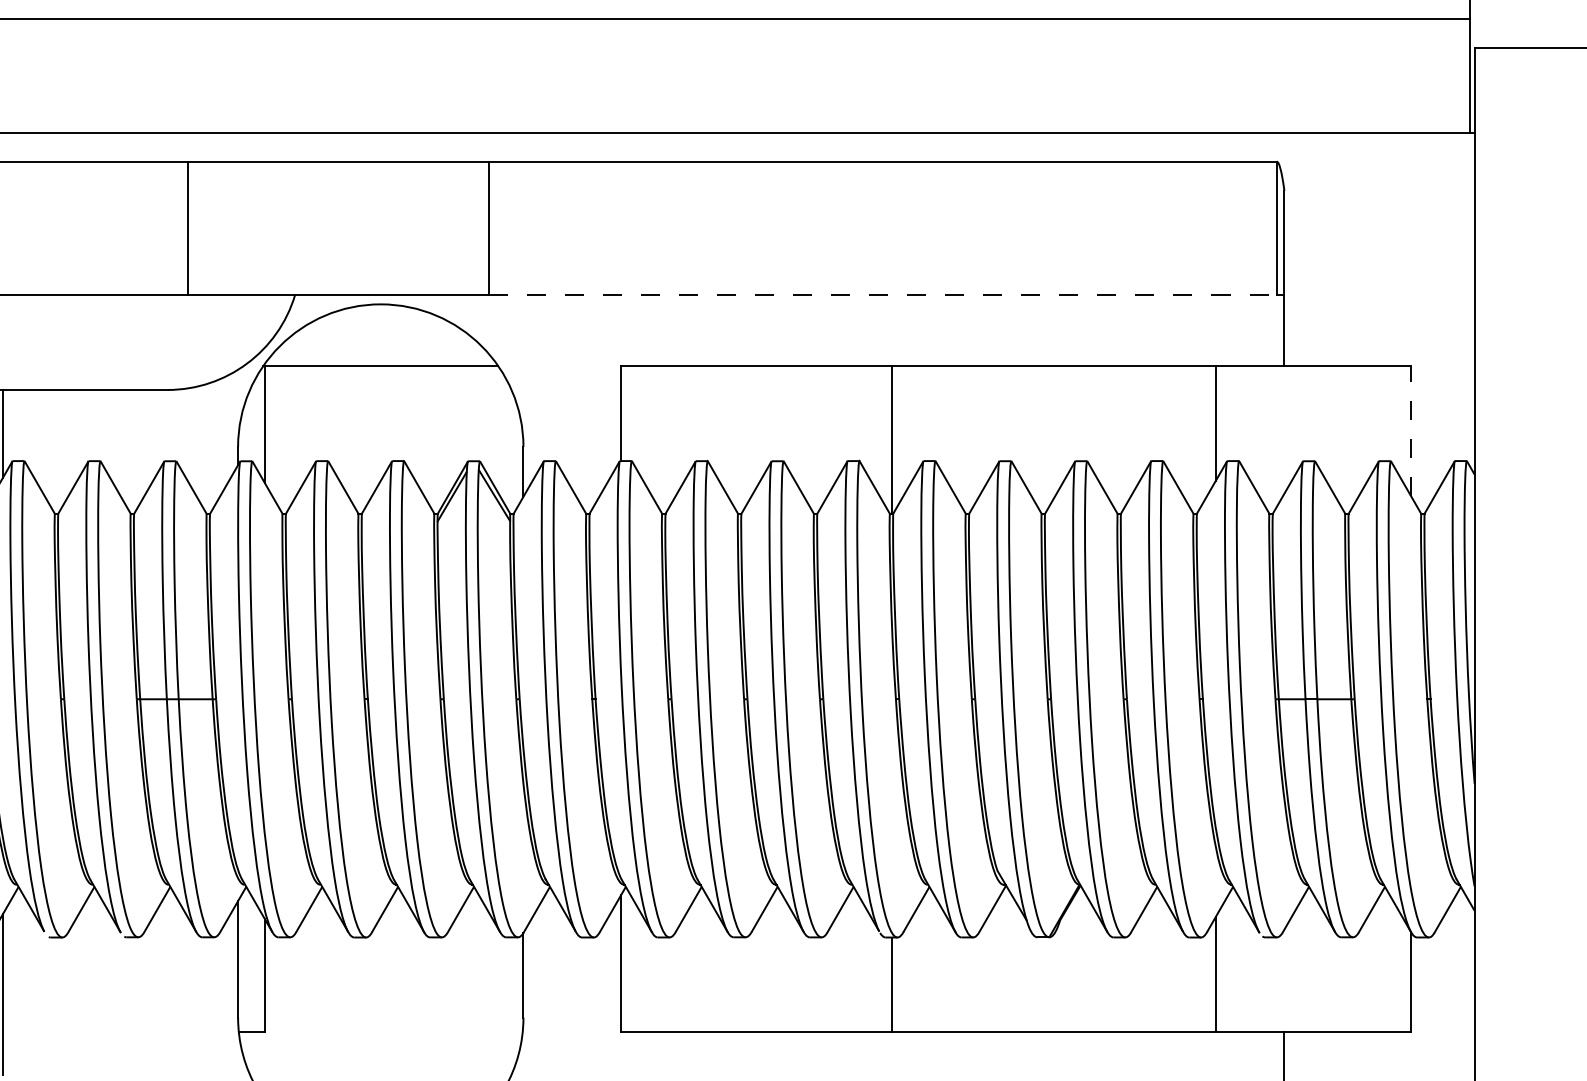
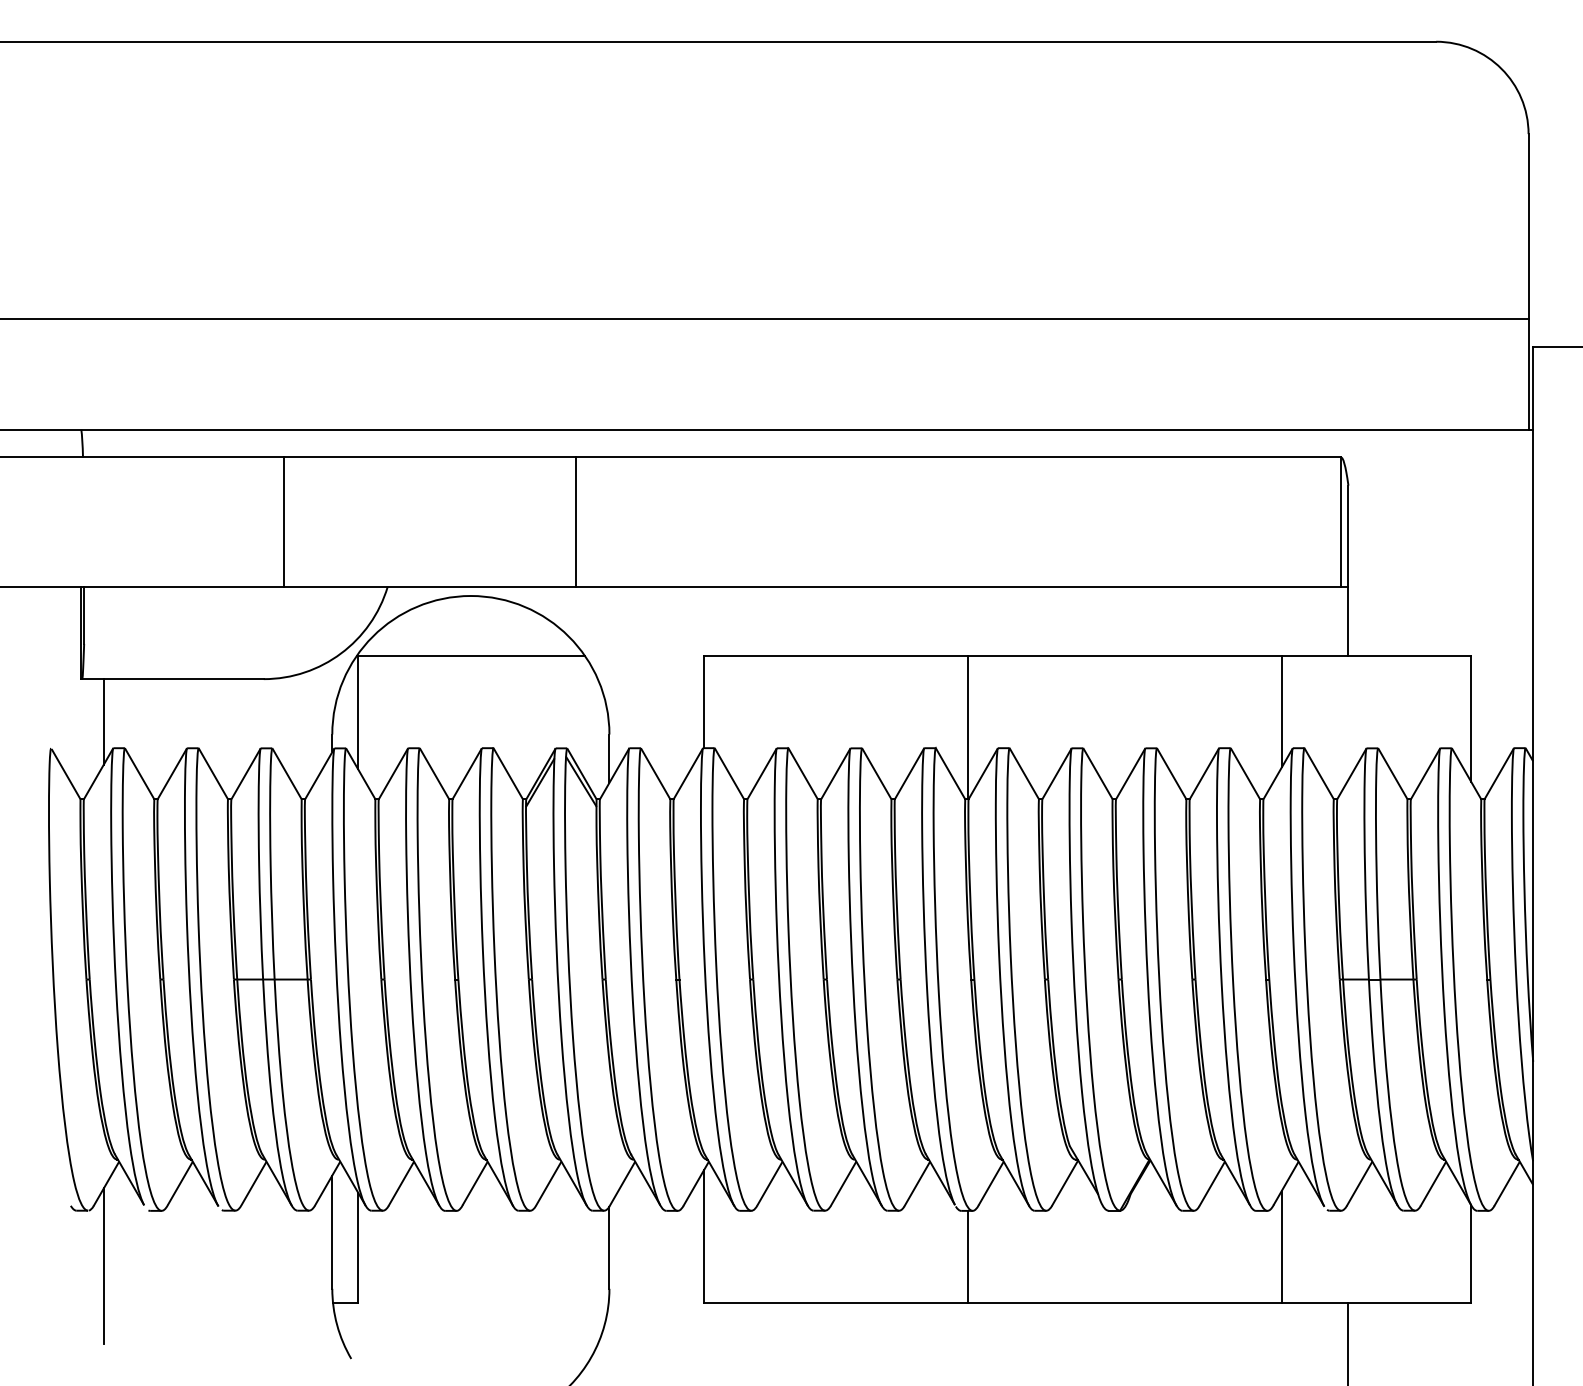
line: (882, 294) -> (958, 586), dashed -> solid
line: (1411, 431) -> (1471, 719), dashed -> solid

